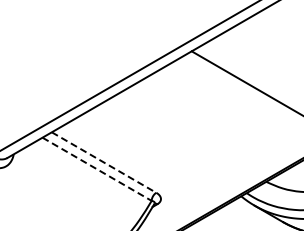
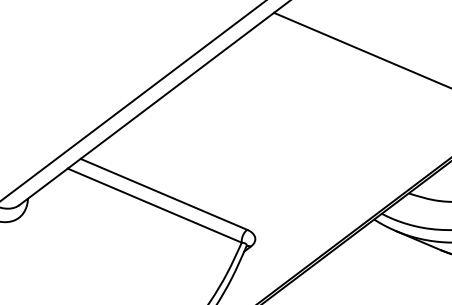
line: (104, 162) -> (164, 194), dashed -> solid
line: (97, 169) -> (155, 205), dashed -> solid

